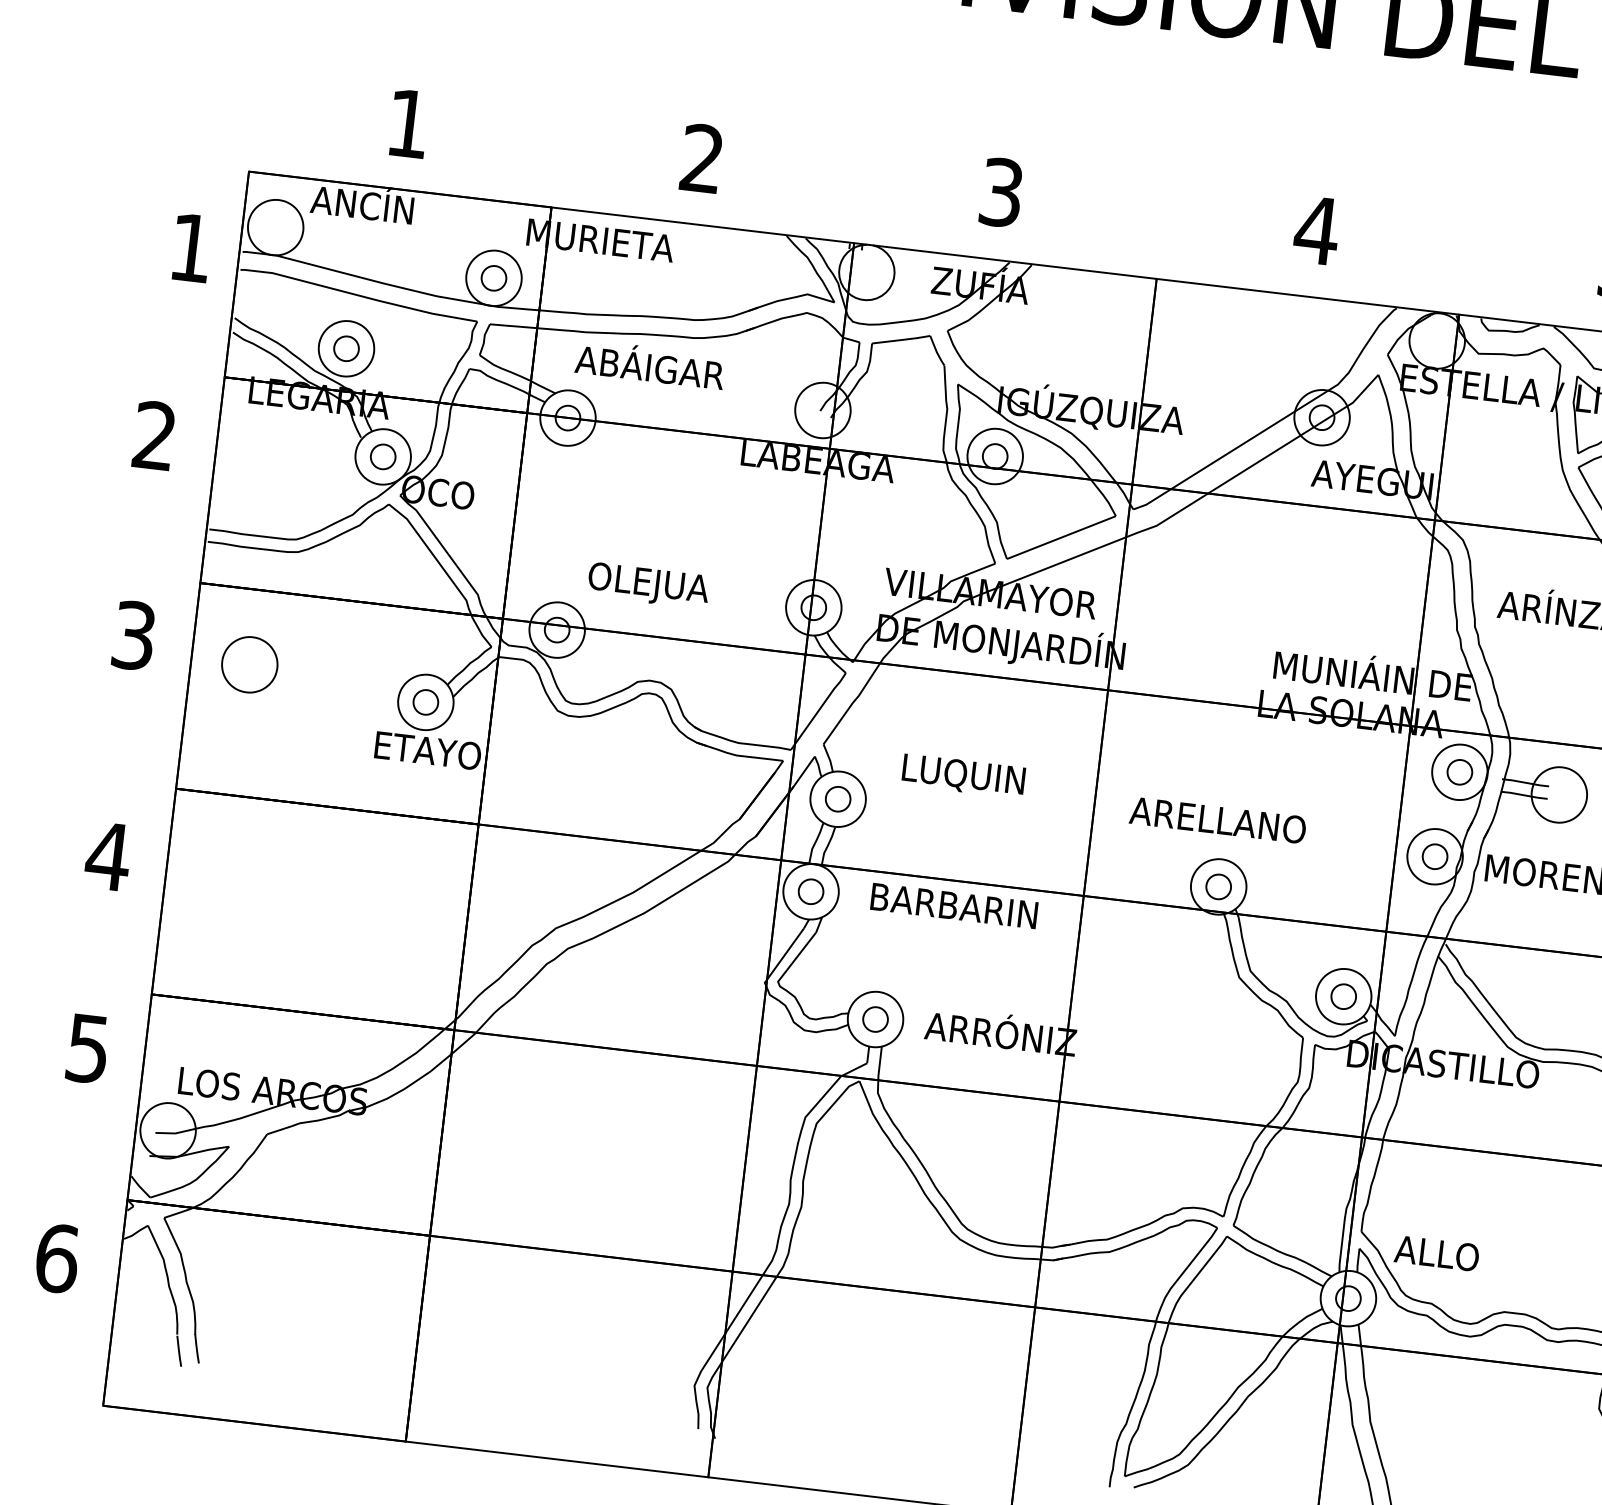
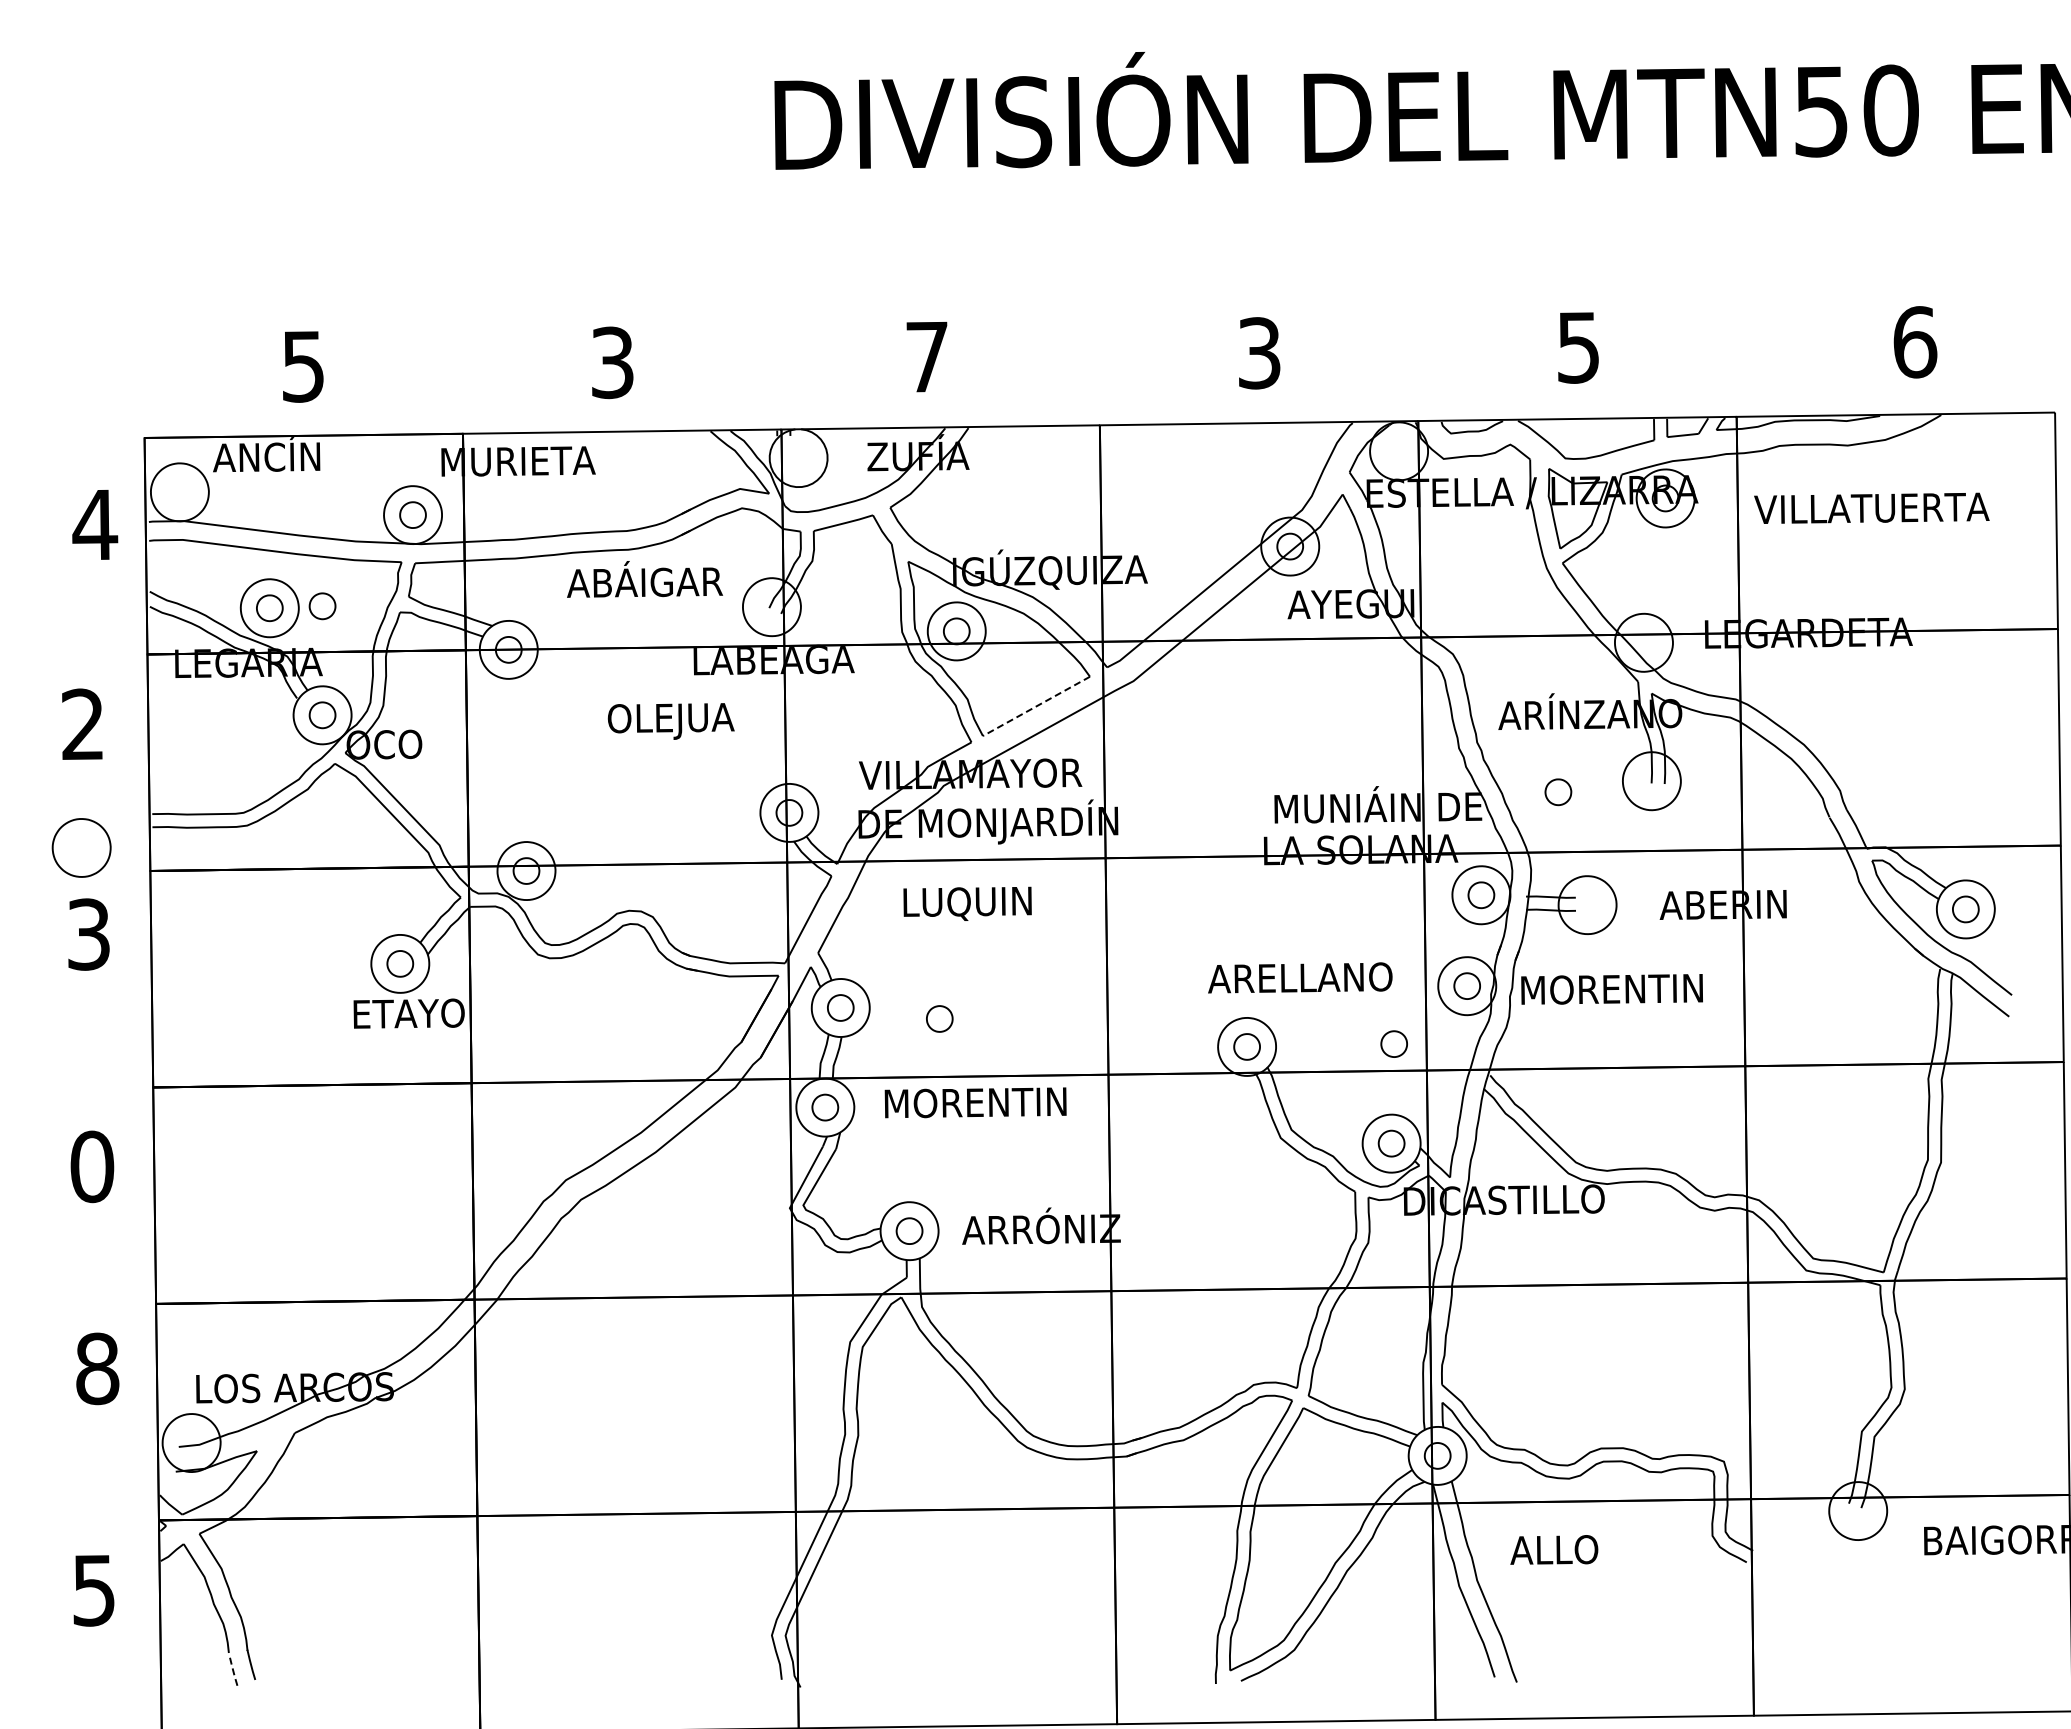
text: (408, 123) -> (303, 366), 1 -> 5
text: (702, 158) -> (612, 362), 2 -> 3
text: (1001, 192) -> (927, 356), 3 -> 7
text: (1317, 230) -> (1259, 353), 4 -> 3
text: (191, 247) -> (95, 524), 1 -> 4
part: (396, 353) -> (322, 606), added
text: (649, 364) -> (644, 579), moved
line: (1061, 537) -> (1036, 706), solid -> dashed
text: (647, 585) -> (670, 721), moved
part: (249, 664) -> (81, 847), moved
part: (1545, 684) -> (1558, 792), added
text: (963, 775) -> (967, 903), moved
text: (1218, 819) -> (1300, 977), moved
part: (930, 821) -> (939, 1018), added
text: (108, 856) -> (92, 1166), 4 -> 0
part: (1358, 901) -> (1393, 1043), added
text: (954, 905) -> (975, 1102), BARBARIN -> MORENTIN
text: (88, 1048) -> (97, 1368), 5 -> 8
text: (1437, 1253) -> (1554, 1549), moved
text: (57, 1258) -> (94, 1590), 6 -> 5
line: (179, 1350) -> (233, 1669), solid -> dashed

